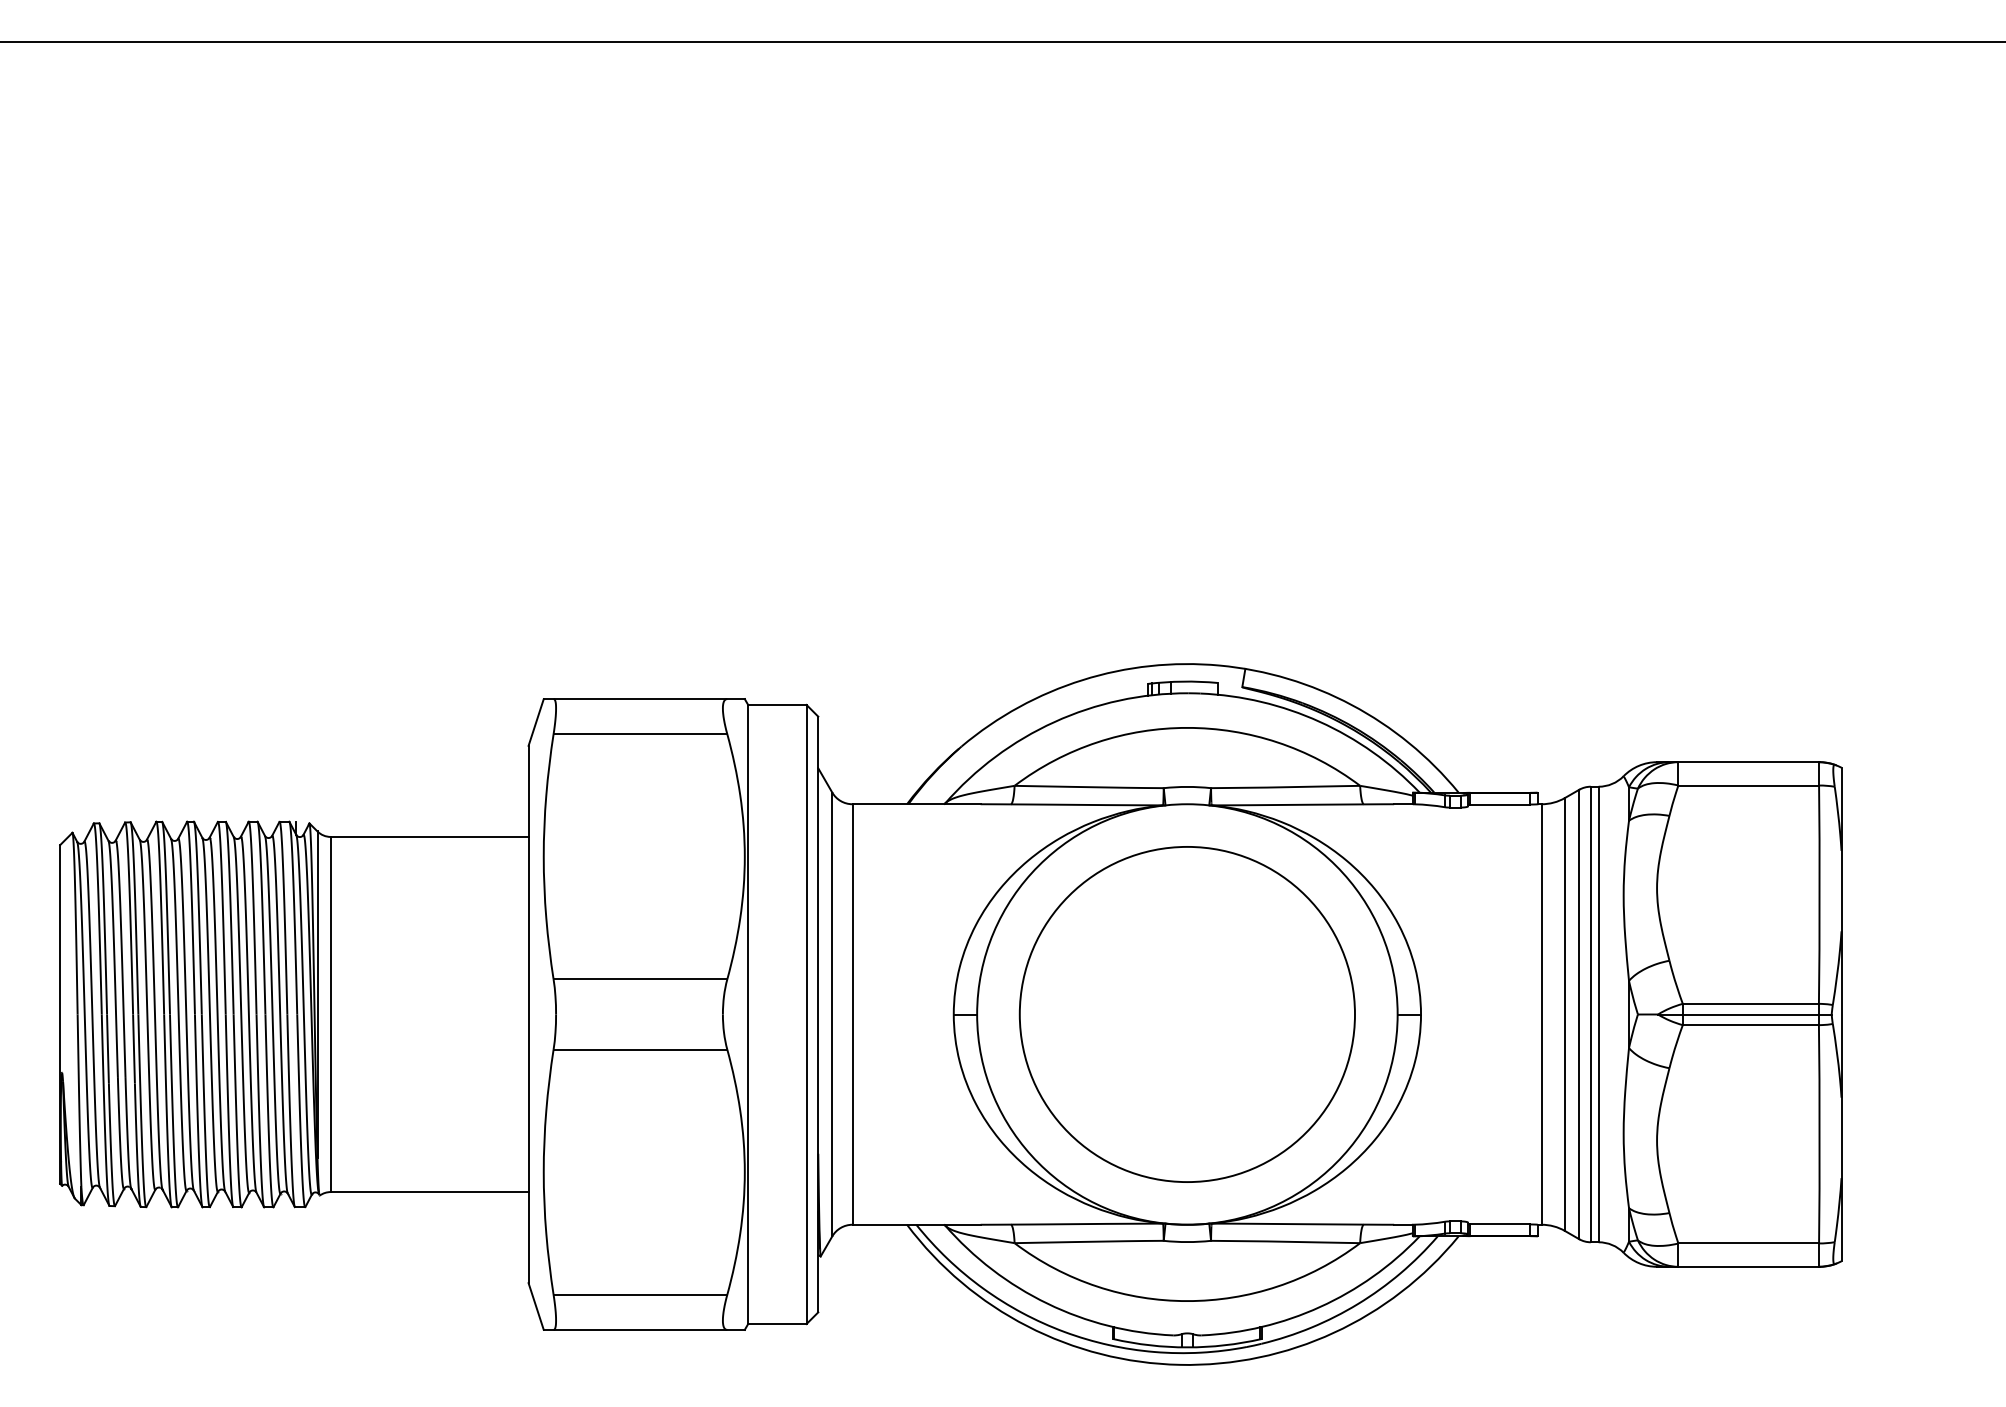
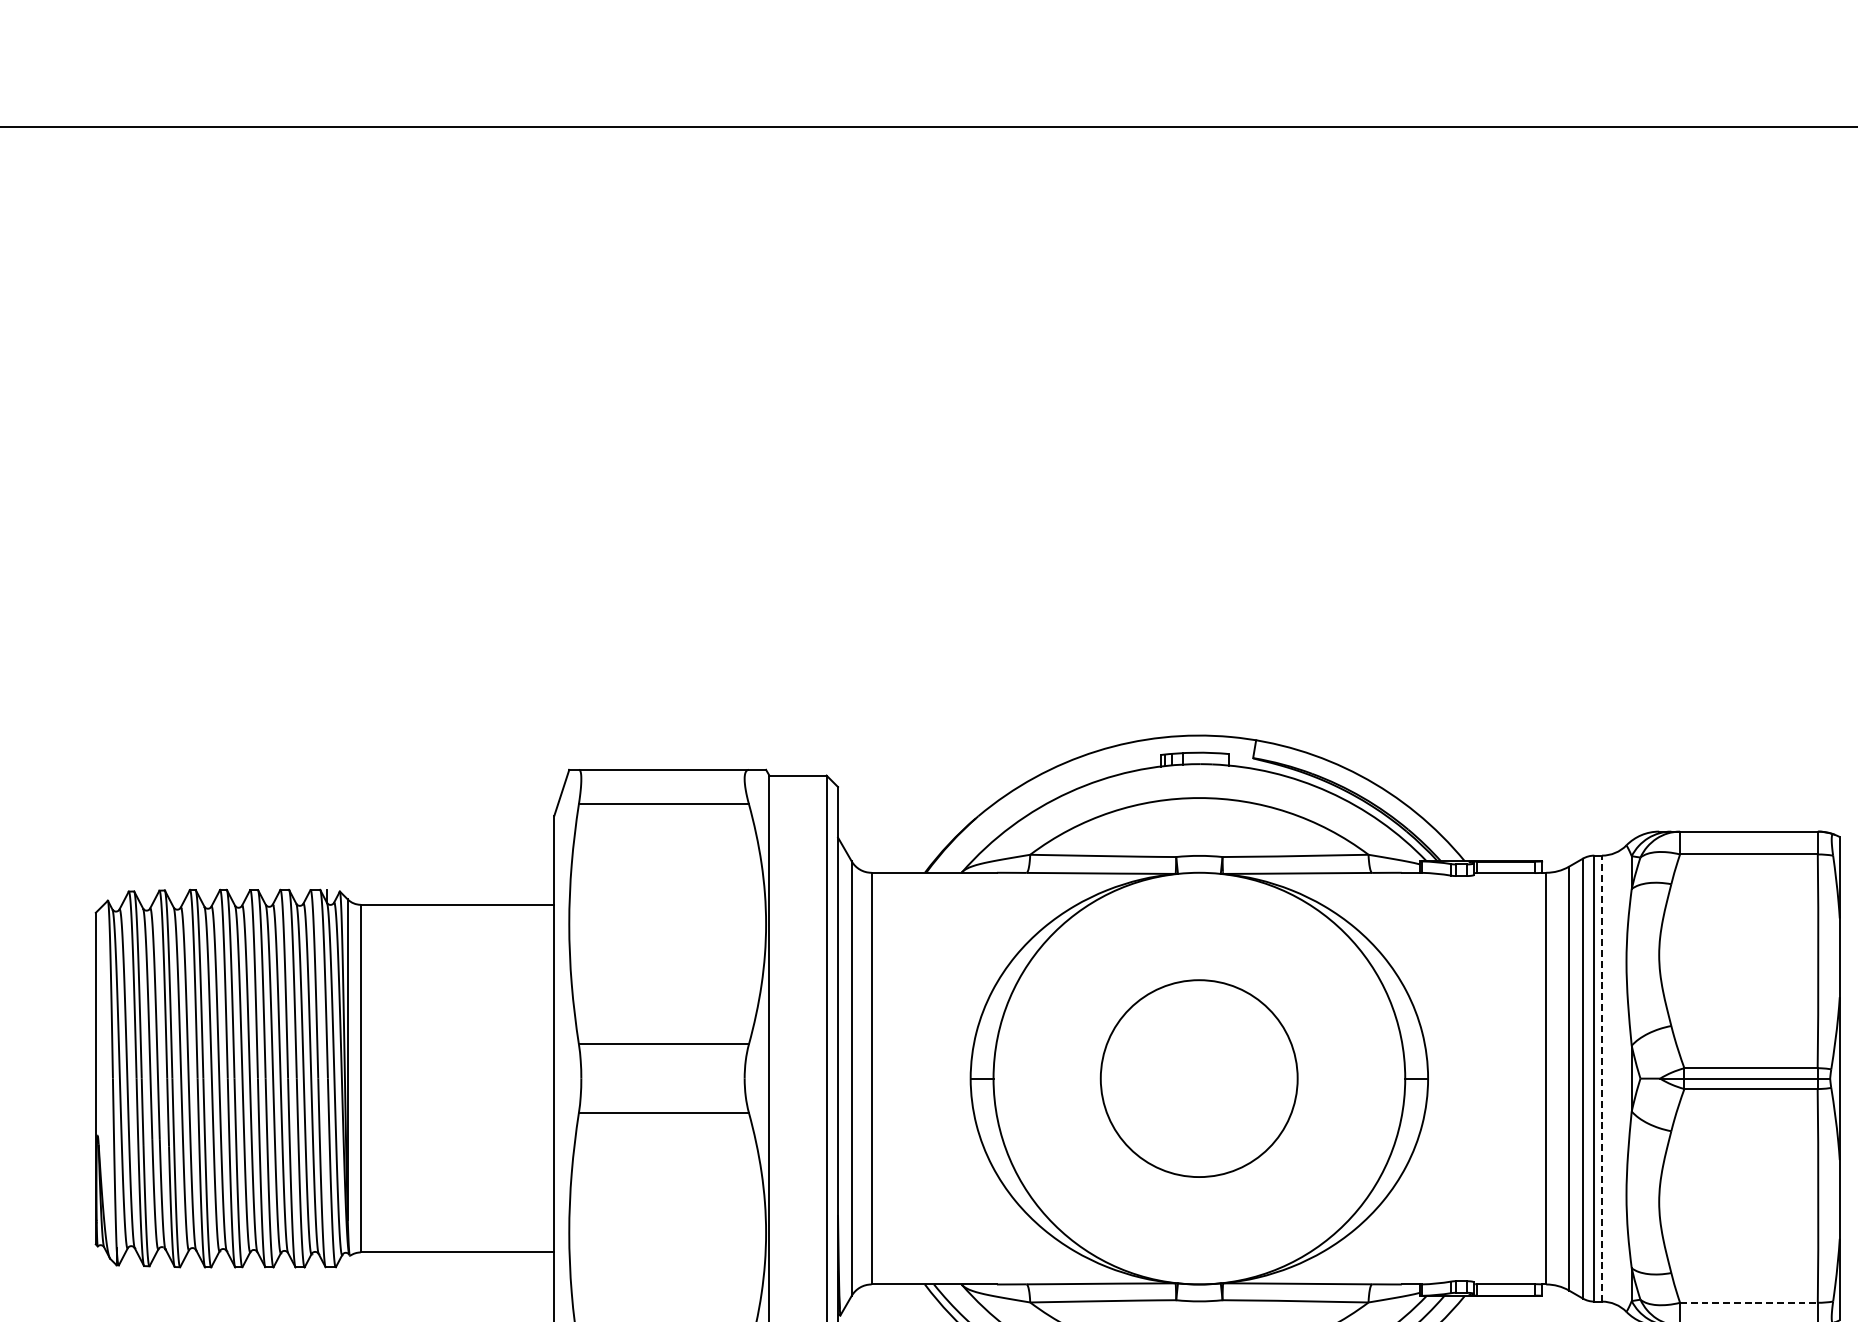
circle: (1186, 1014) -> (1198, 1078), size x0.6
line: (1598, 1014) -> (1601, 1078), solid -> dashed
line: (1749, 1243) -> (1749, 1302), solid -> dashed

